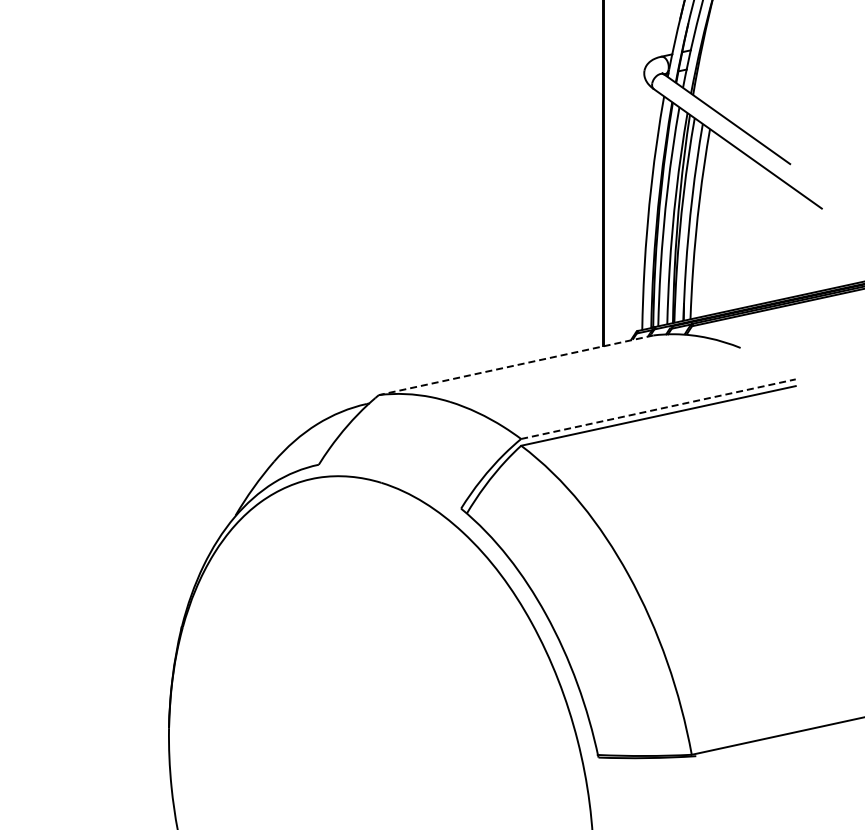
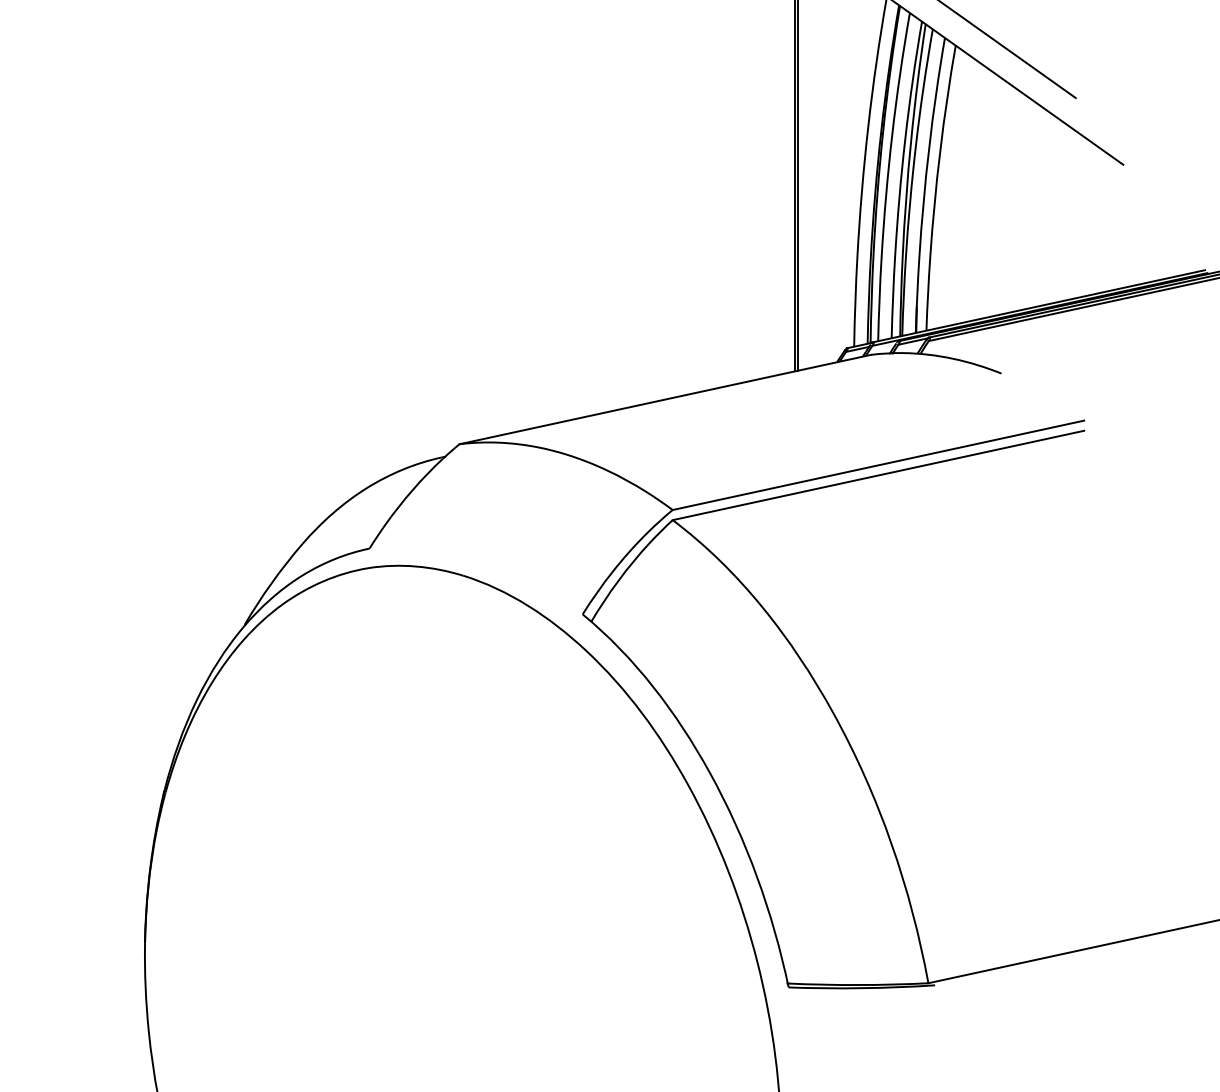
line: (516, 365) -> (665, 399), dashed -> solid
line: (658, 409) -> (878, 465), dashed -> solid

